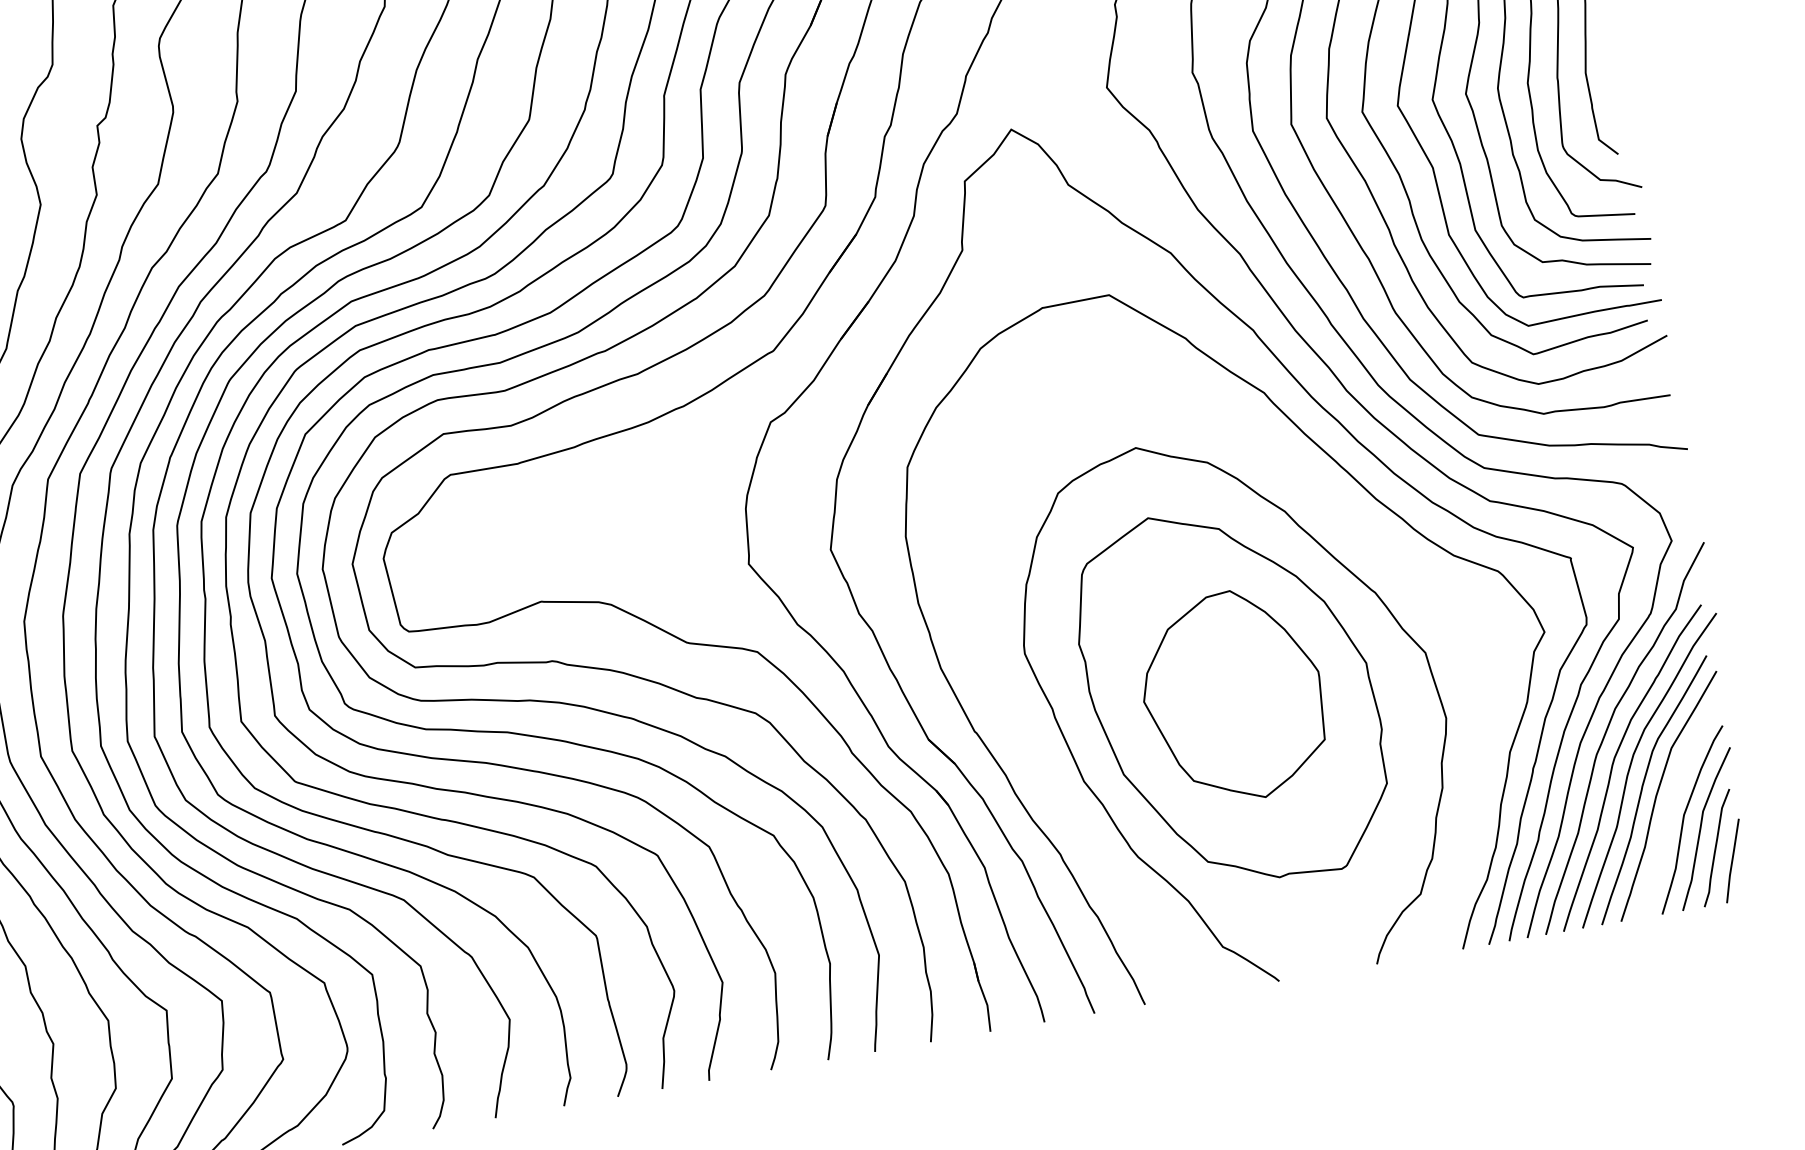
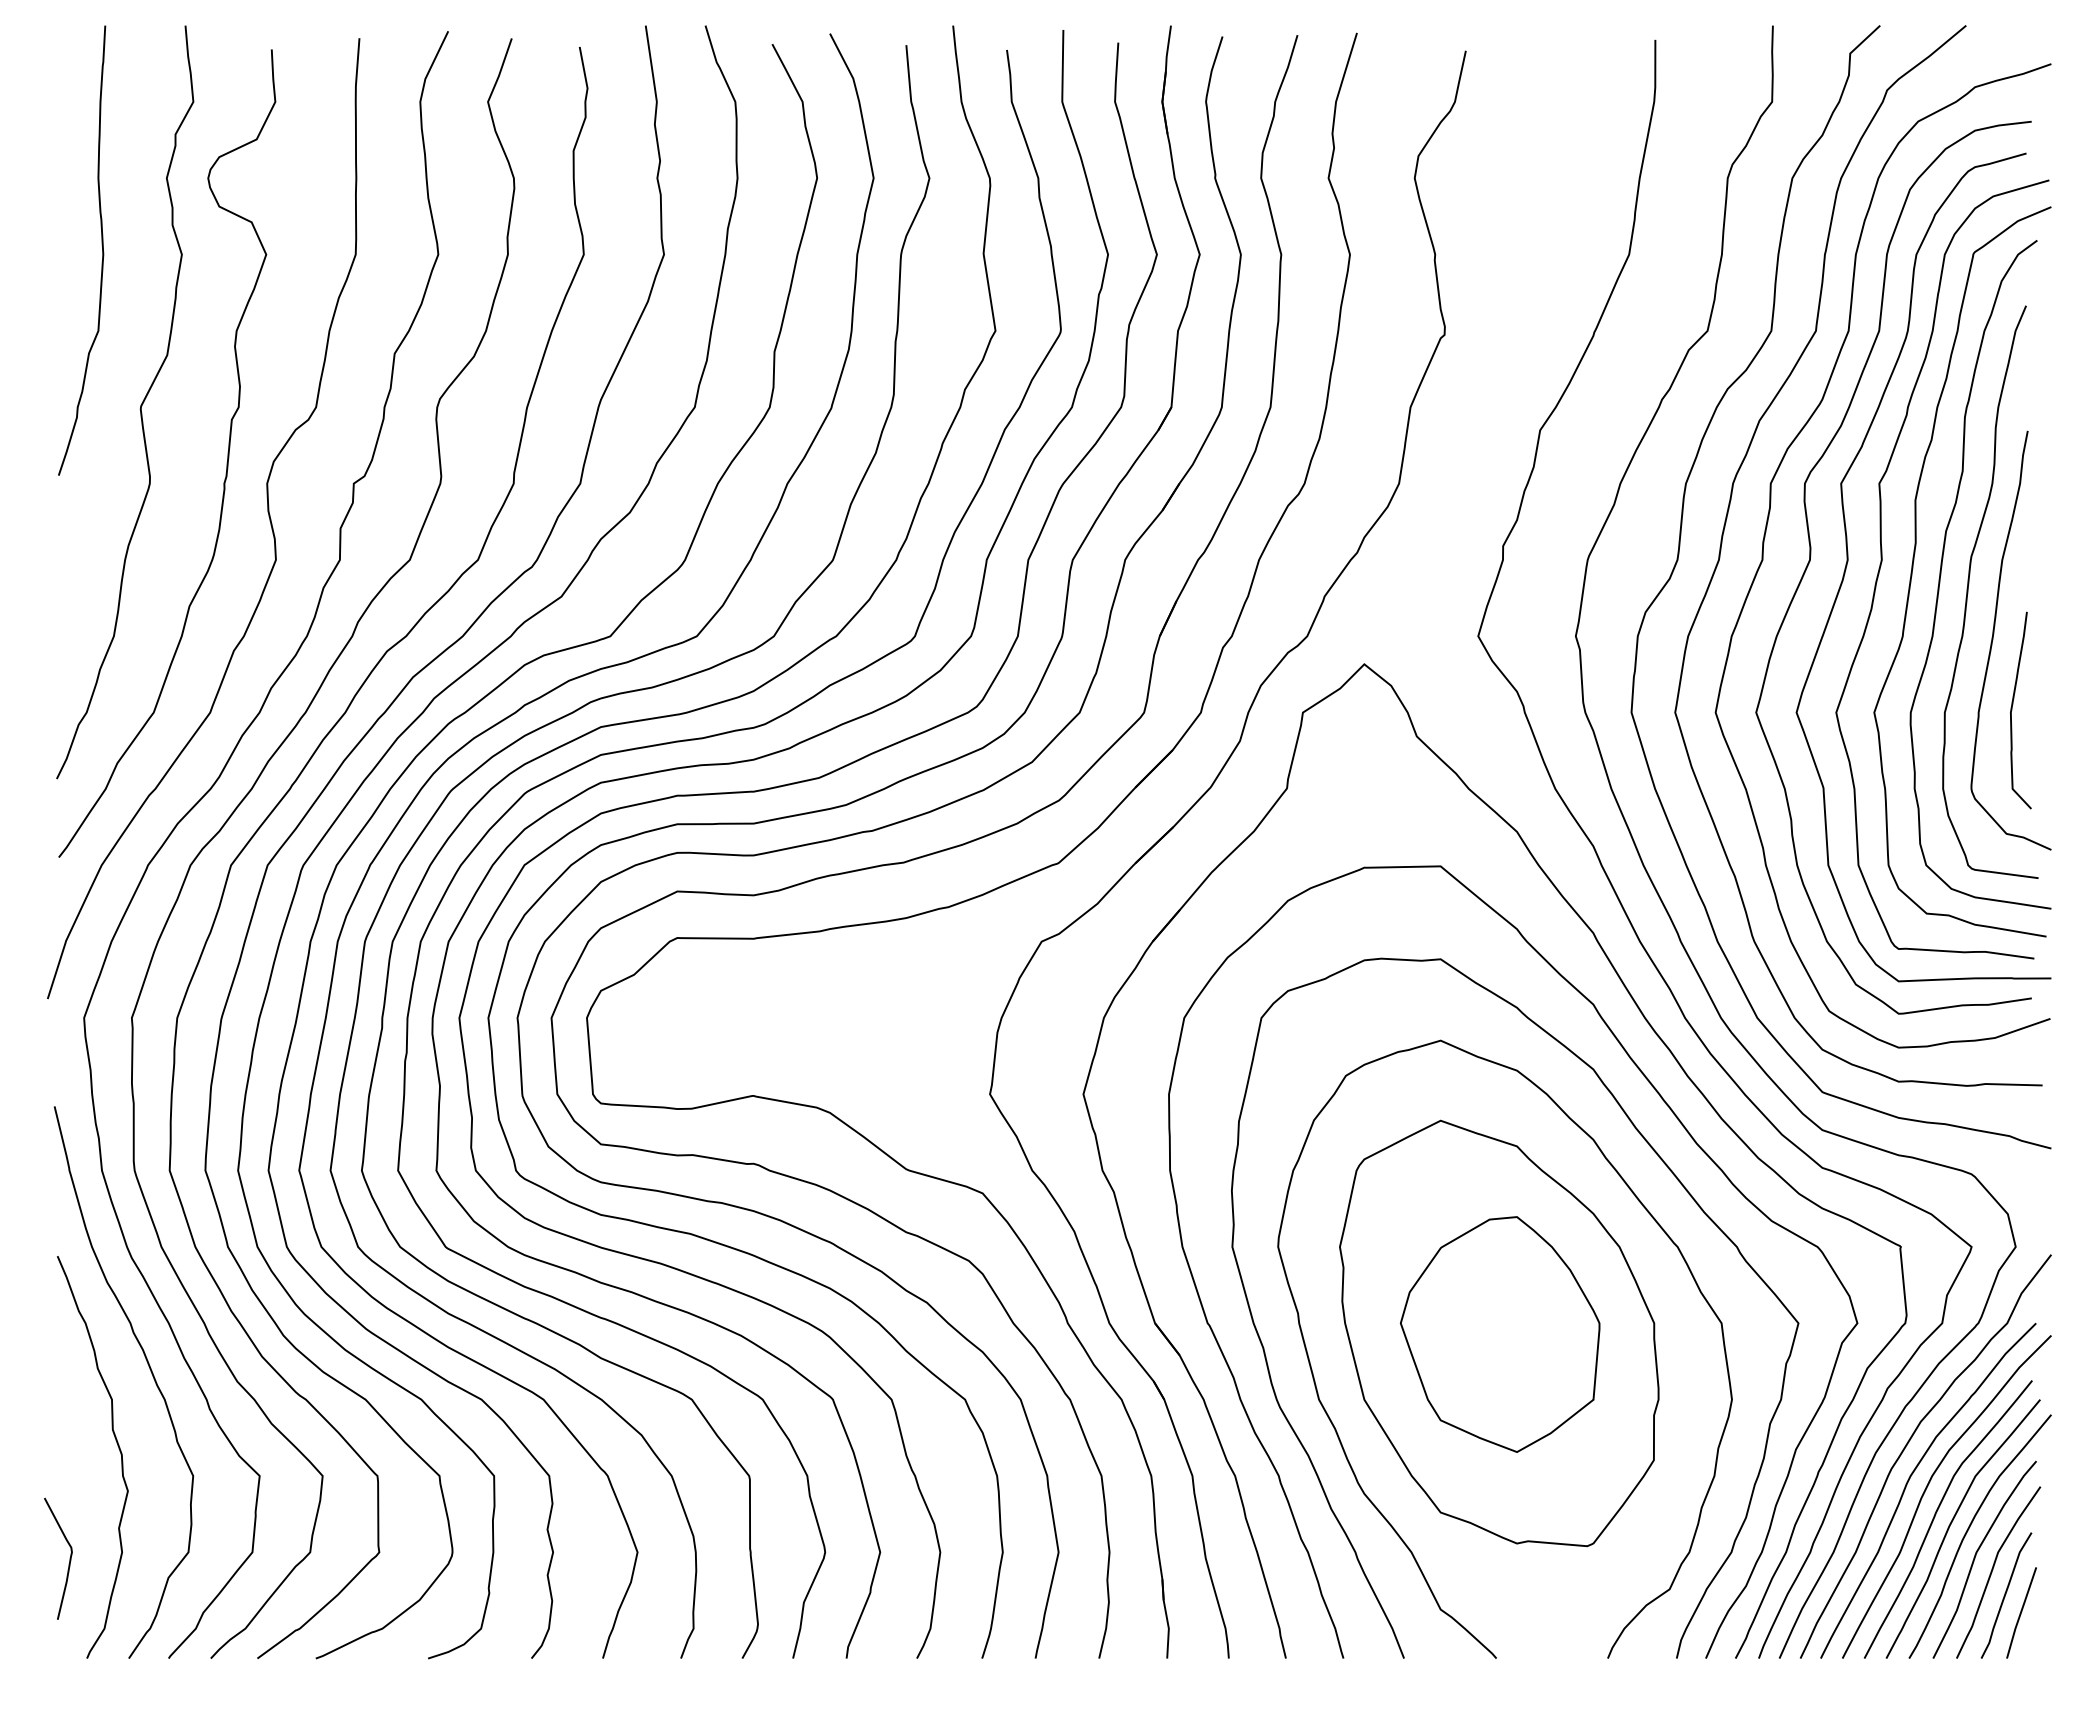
curve: (1368, 537) -> (1680, 1184), added
curve: (1673, 797) -> (1968, 1531), added

